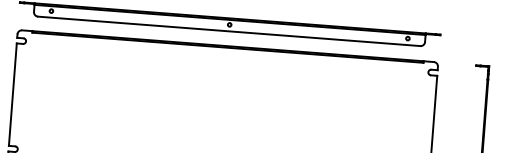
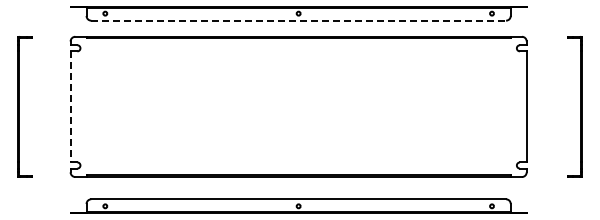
line: (229, 31) -> (299, 20), solid -> dashed
line: (12, 94) -> (70, 106), solid -> dashed

